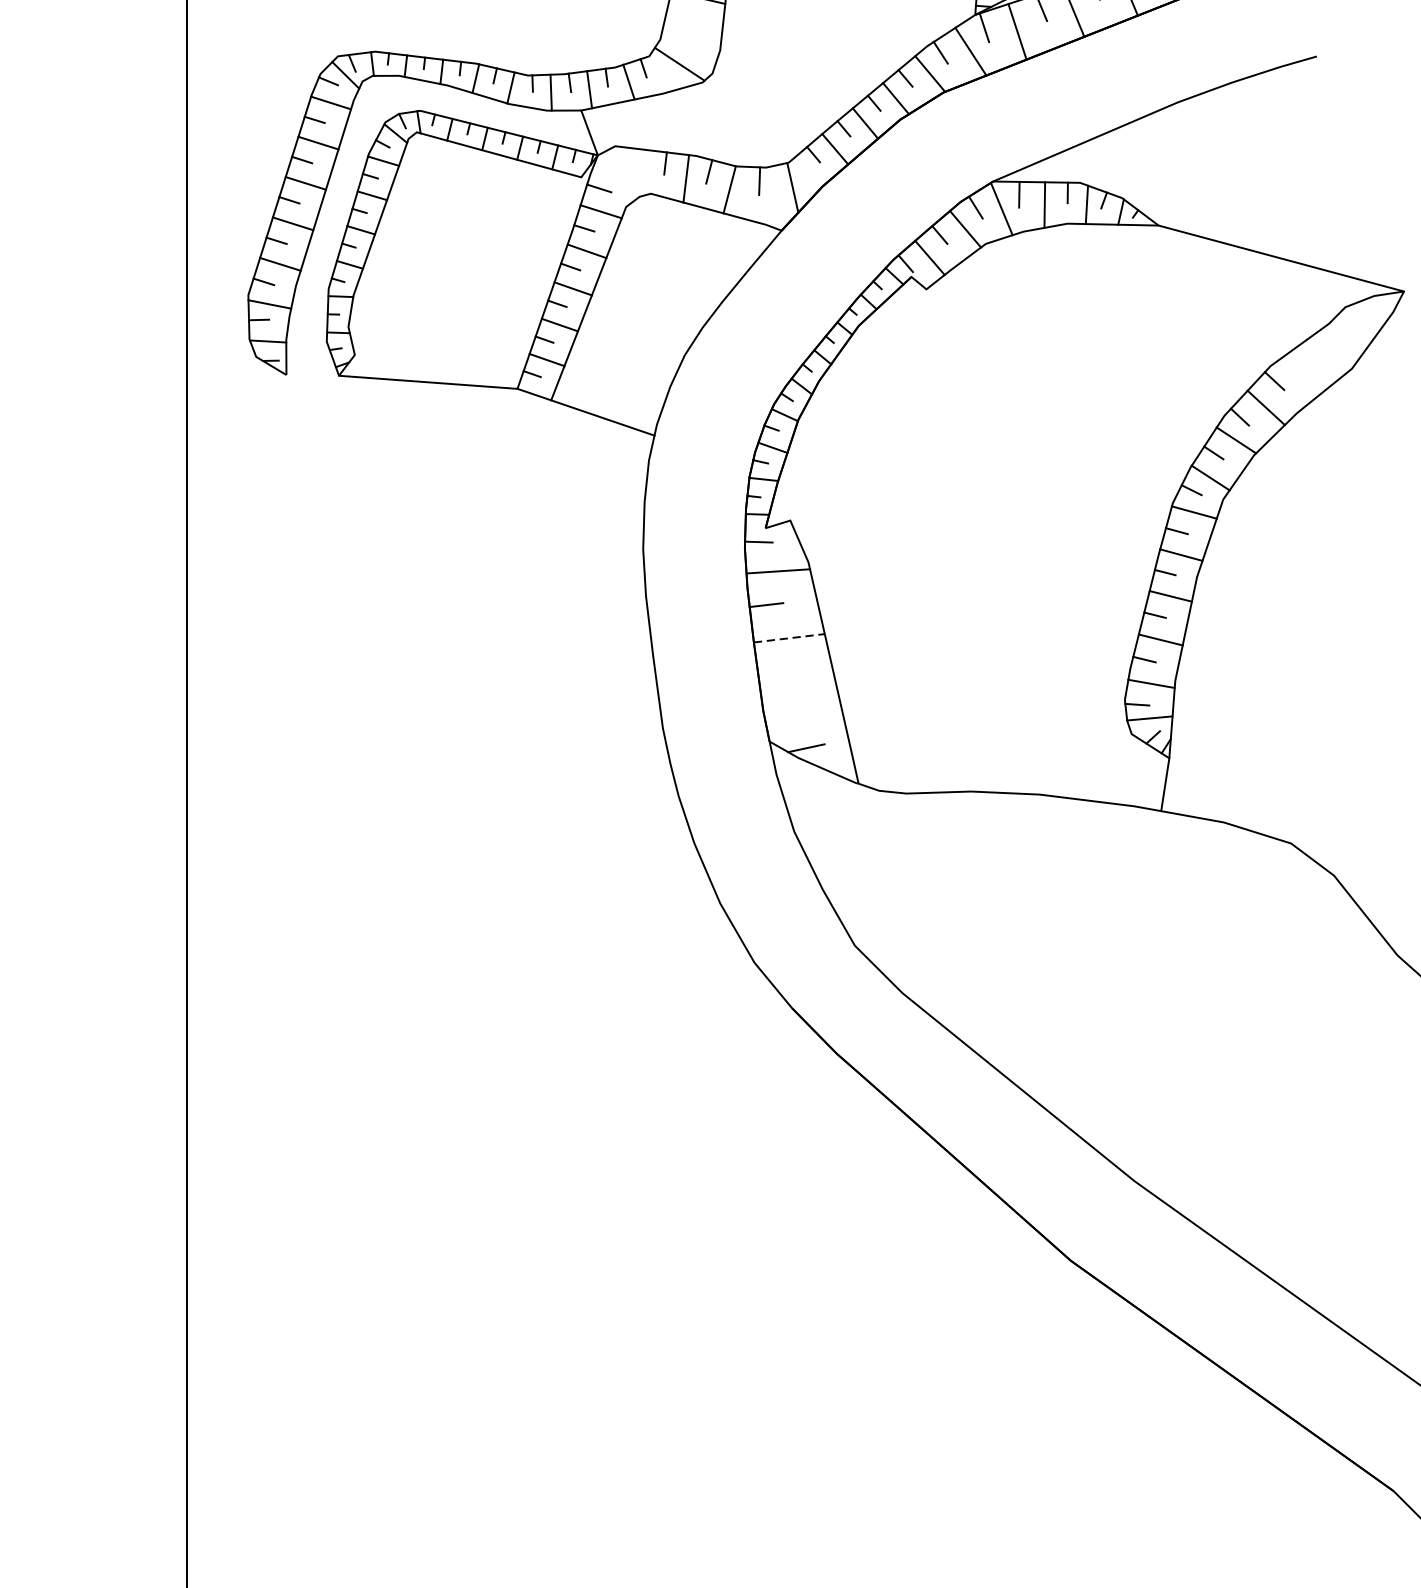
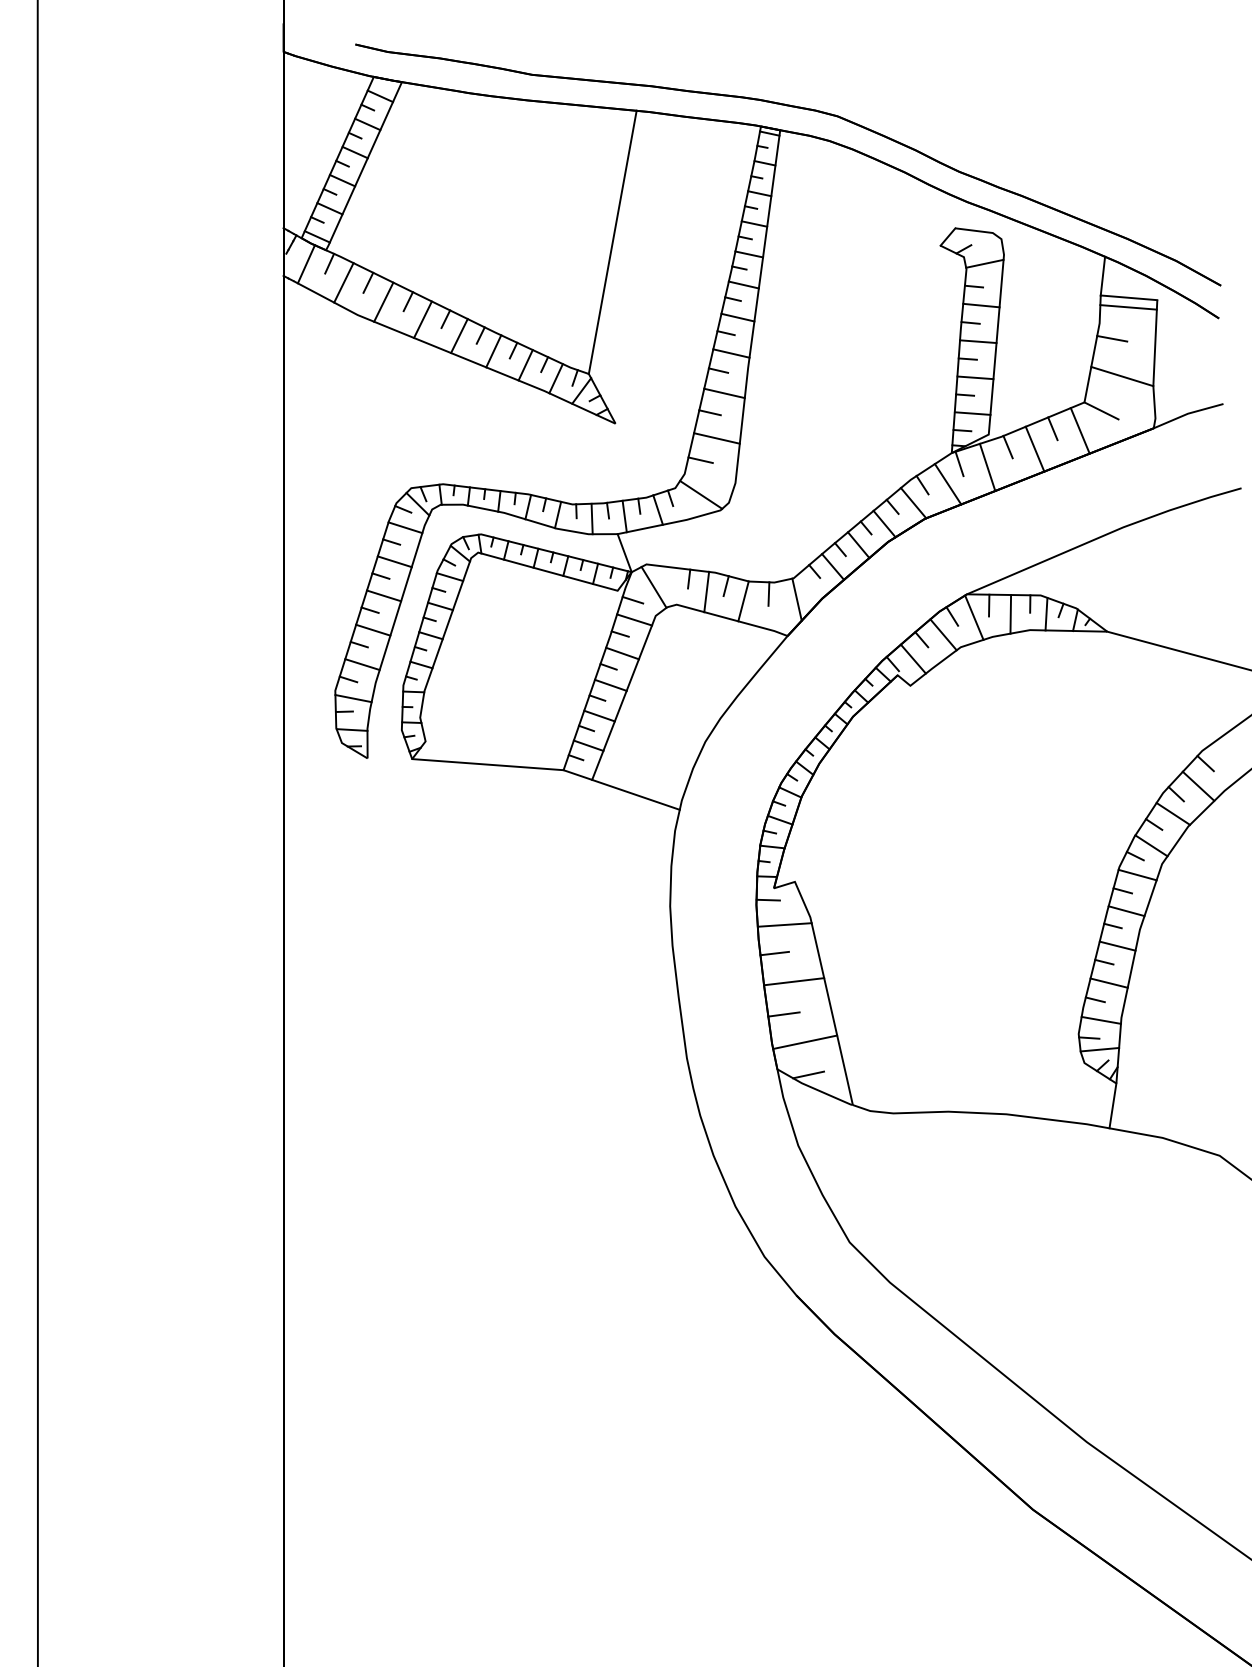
line: (678, 23) -> (700, 460), added
line: (623, 173) -> (653, 587), added
line: (789, 638) -> (794, 981), dashed -> solid
line: (776, 676) -> (783, 1014), added
line: (802, 708) -> (805, 1041), added

